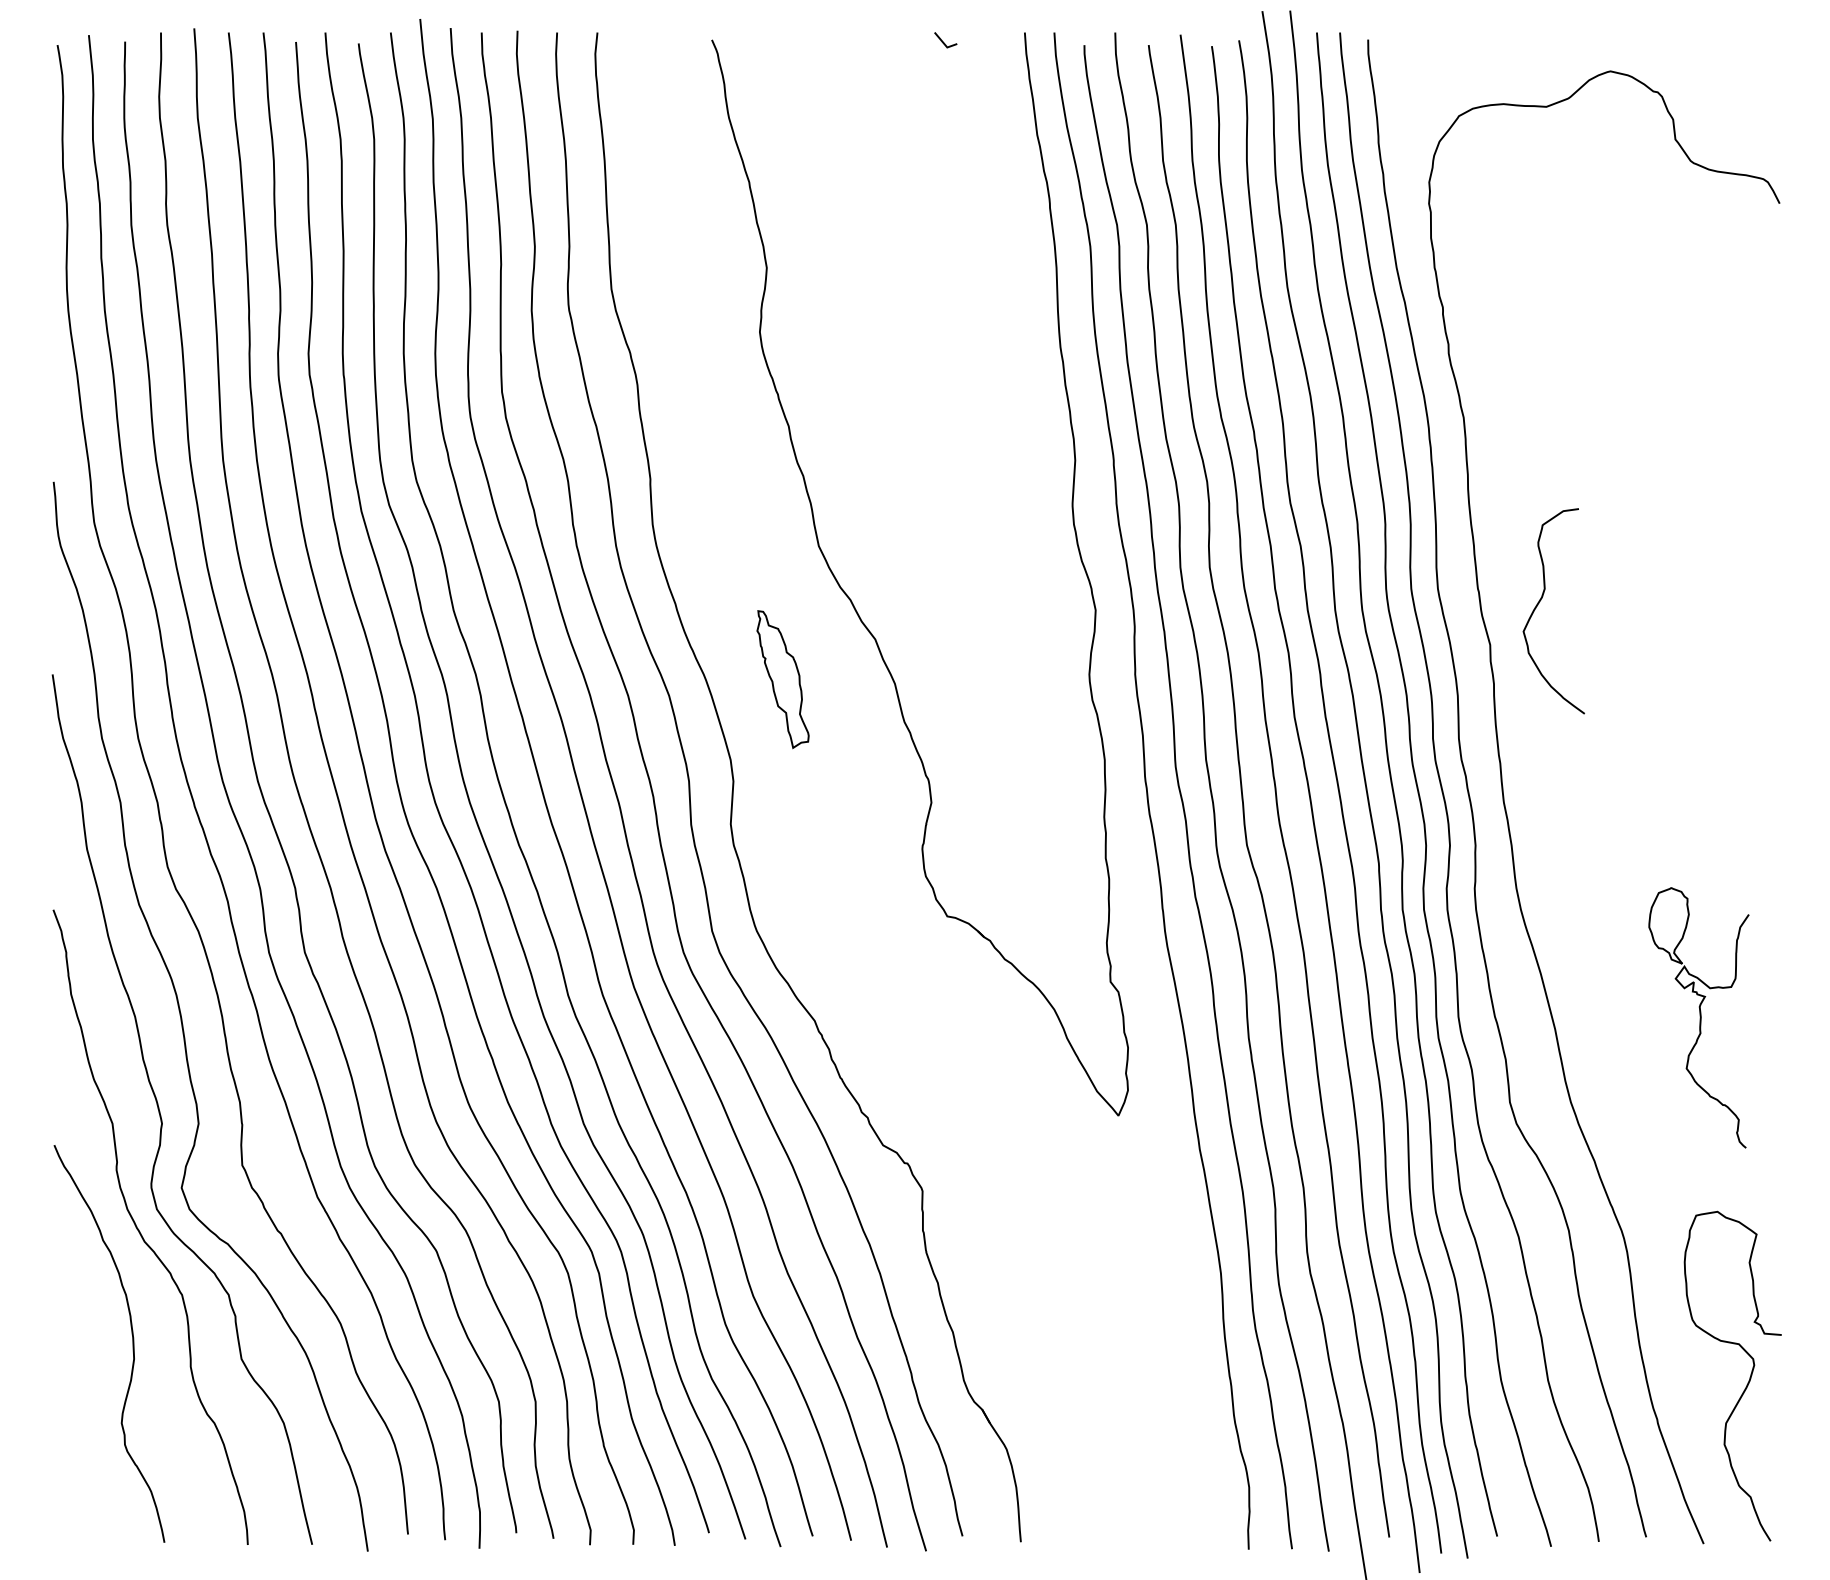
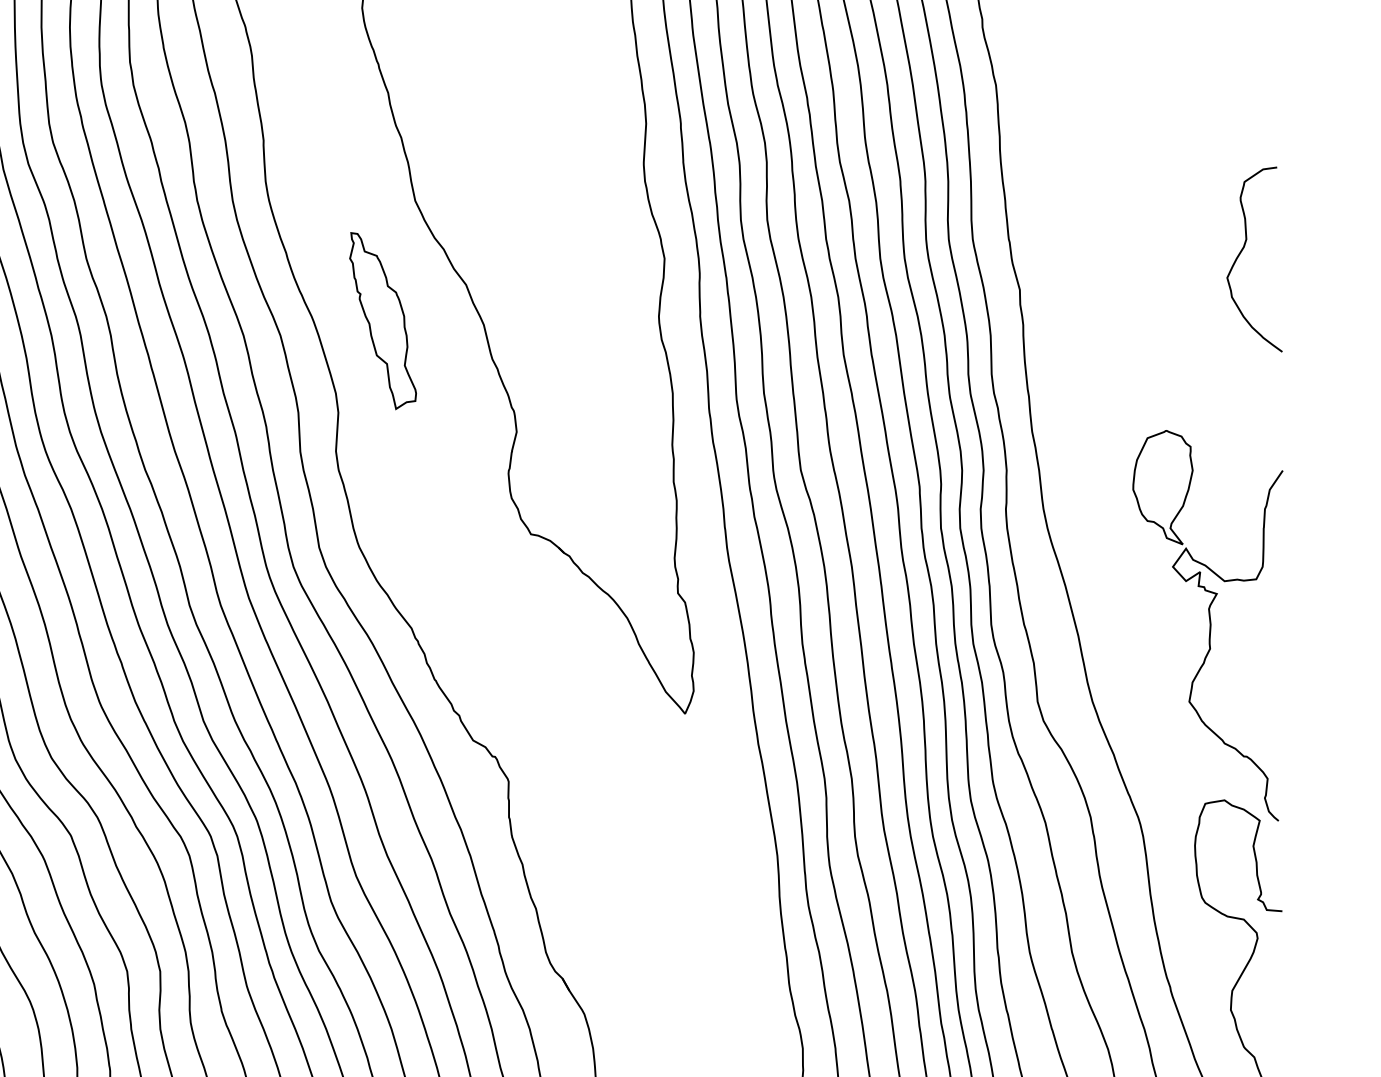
curve: (1539, 603) -> (1241, 252), moved
part: (782, 679) -> (382, 320), size x1.43
part: (1698, 1017) -> (1207, 625), size x1.67

